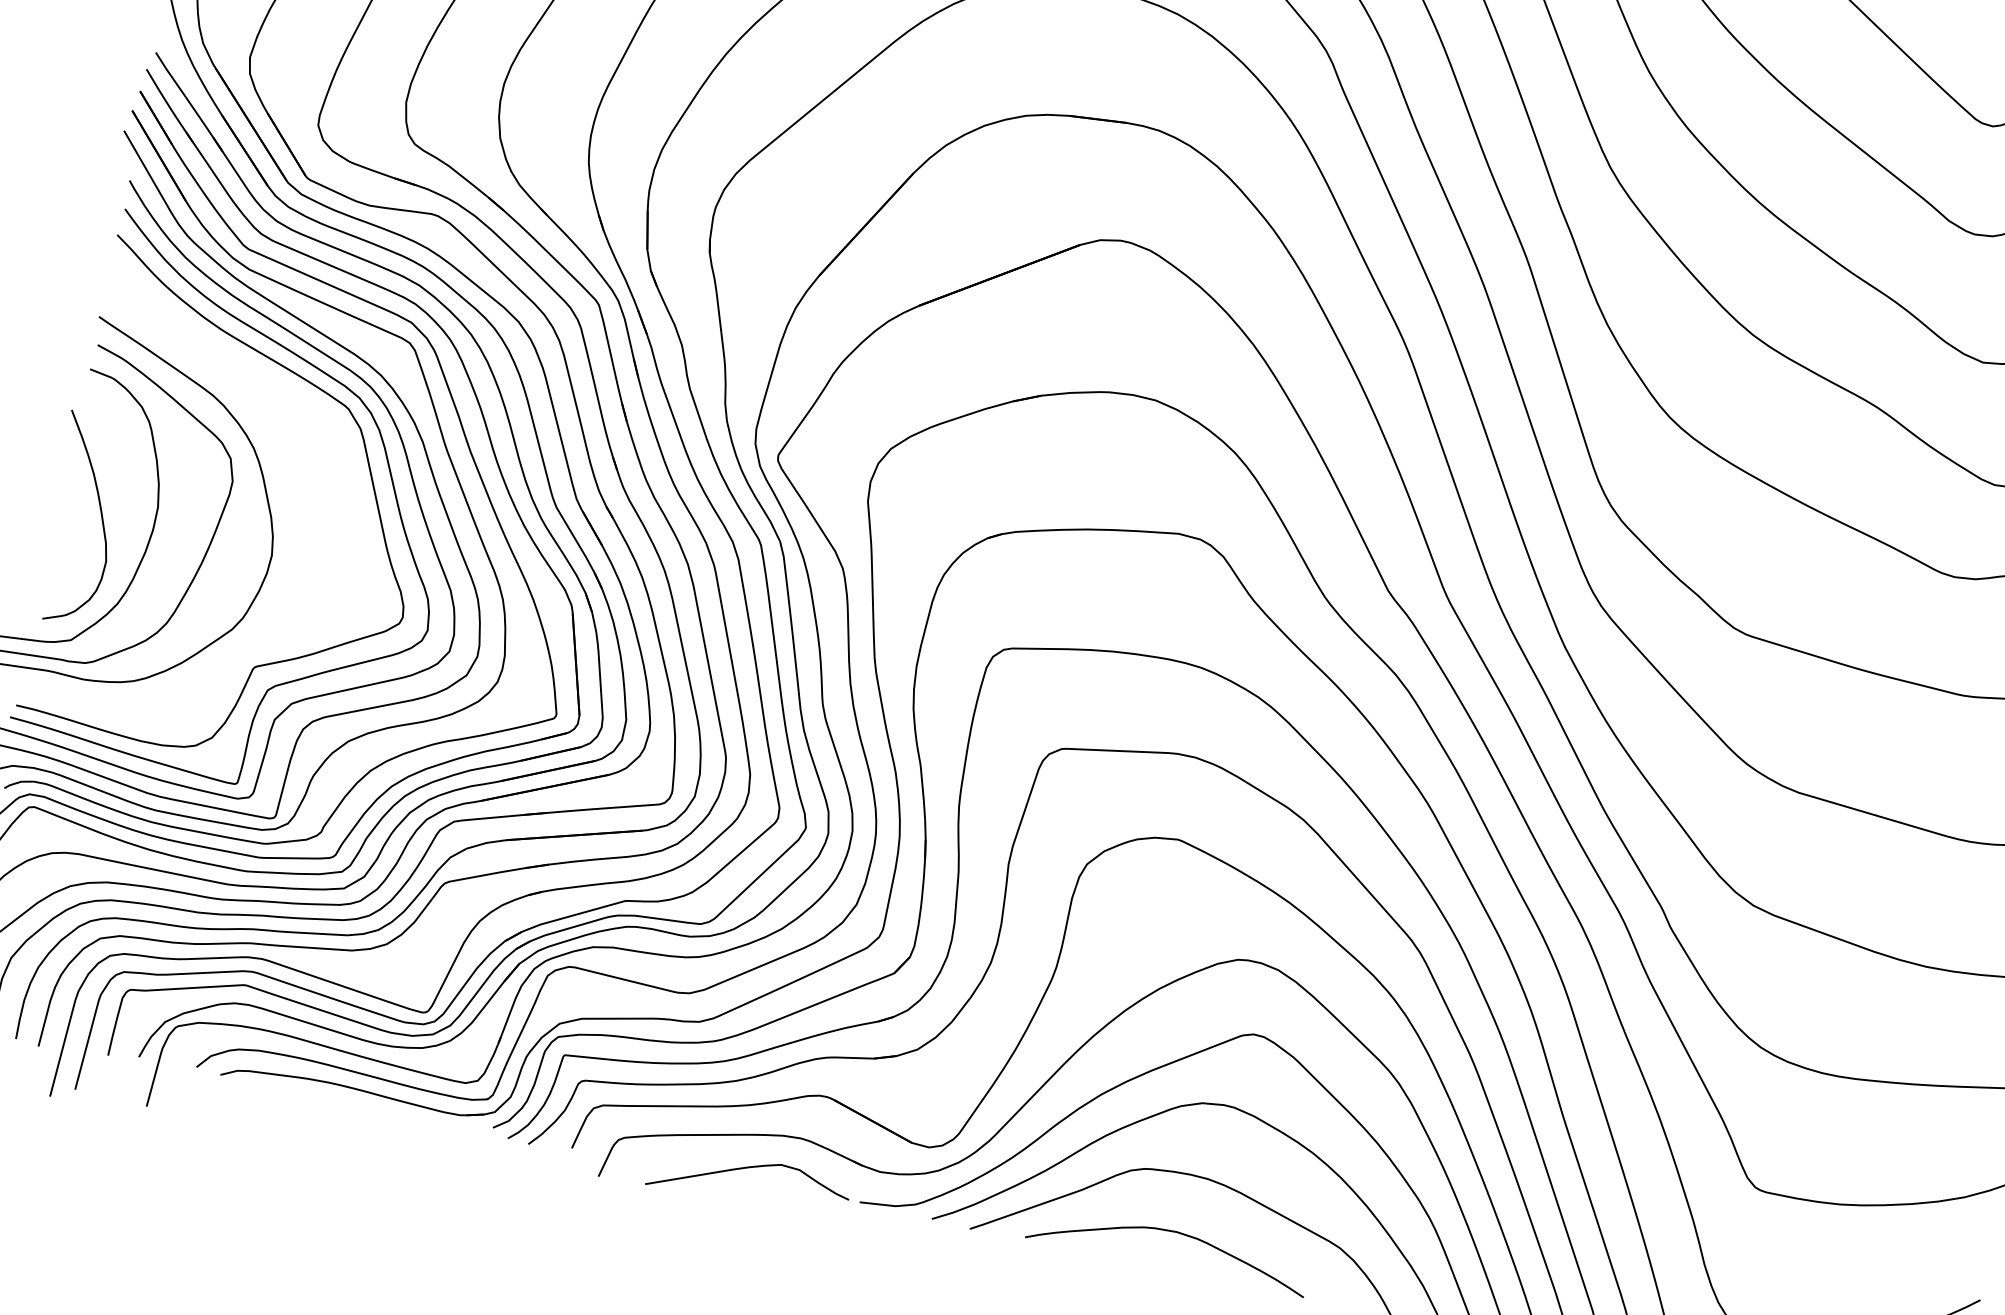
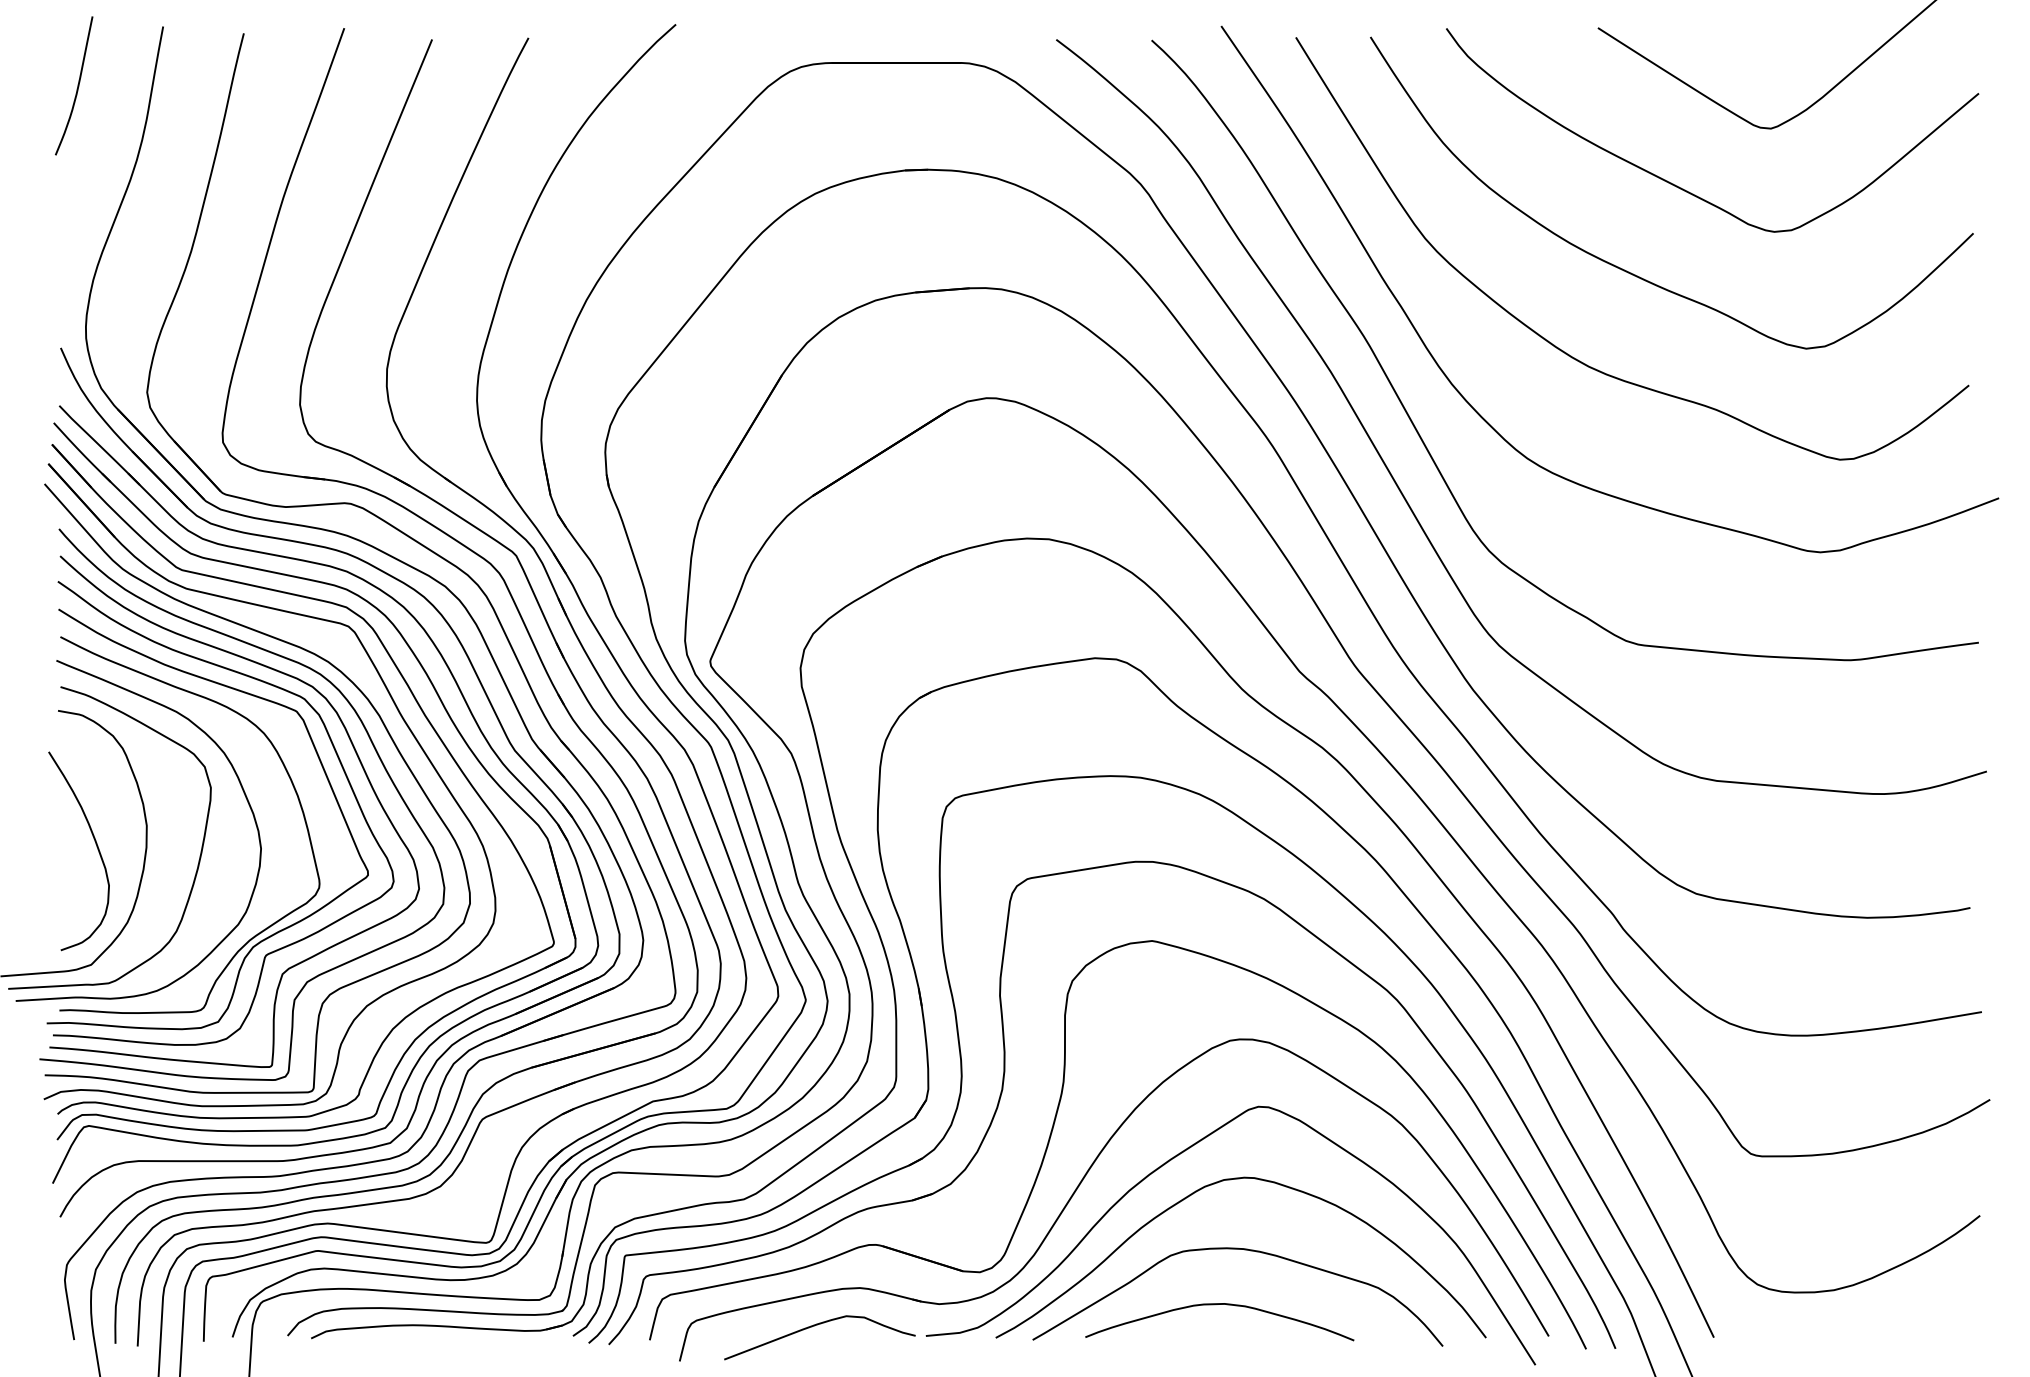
part: (317, 497) -> (292, 786), added

